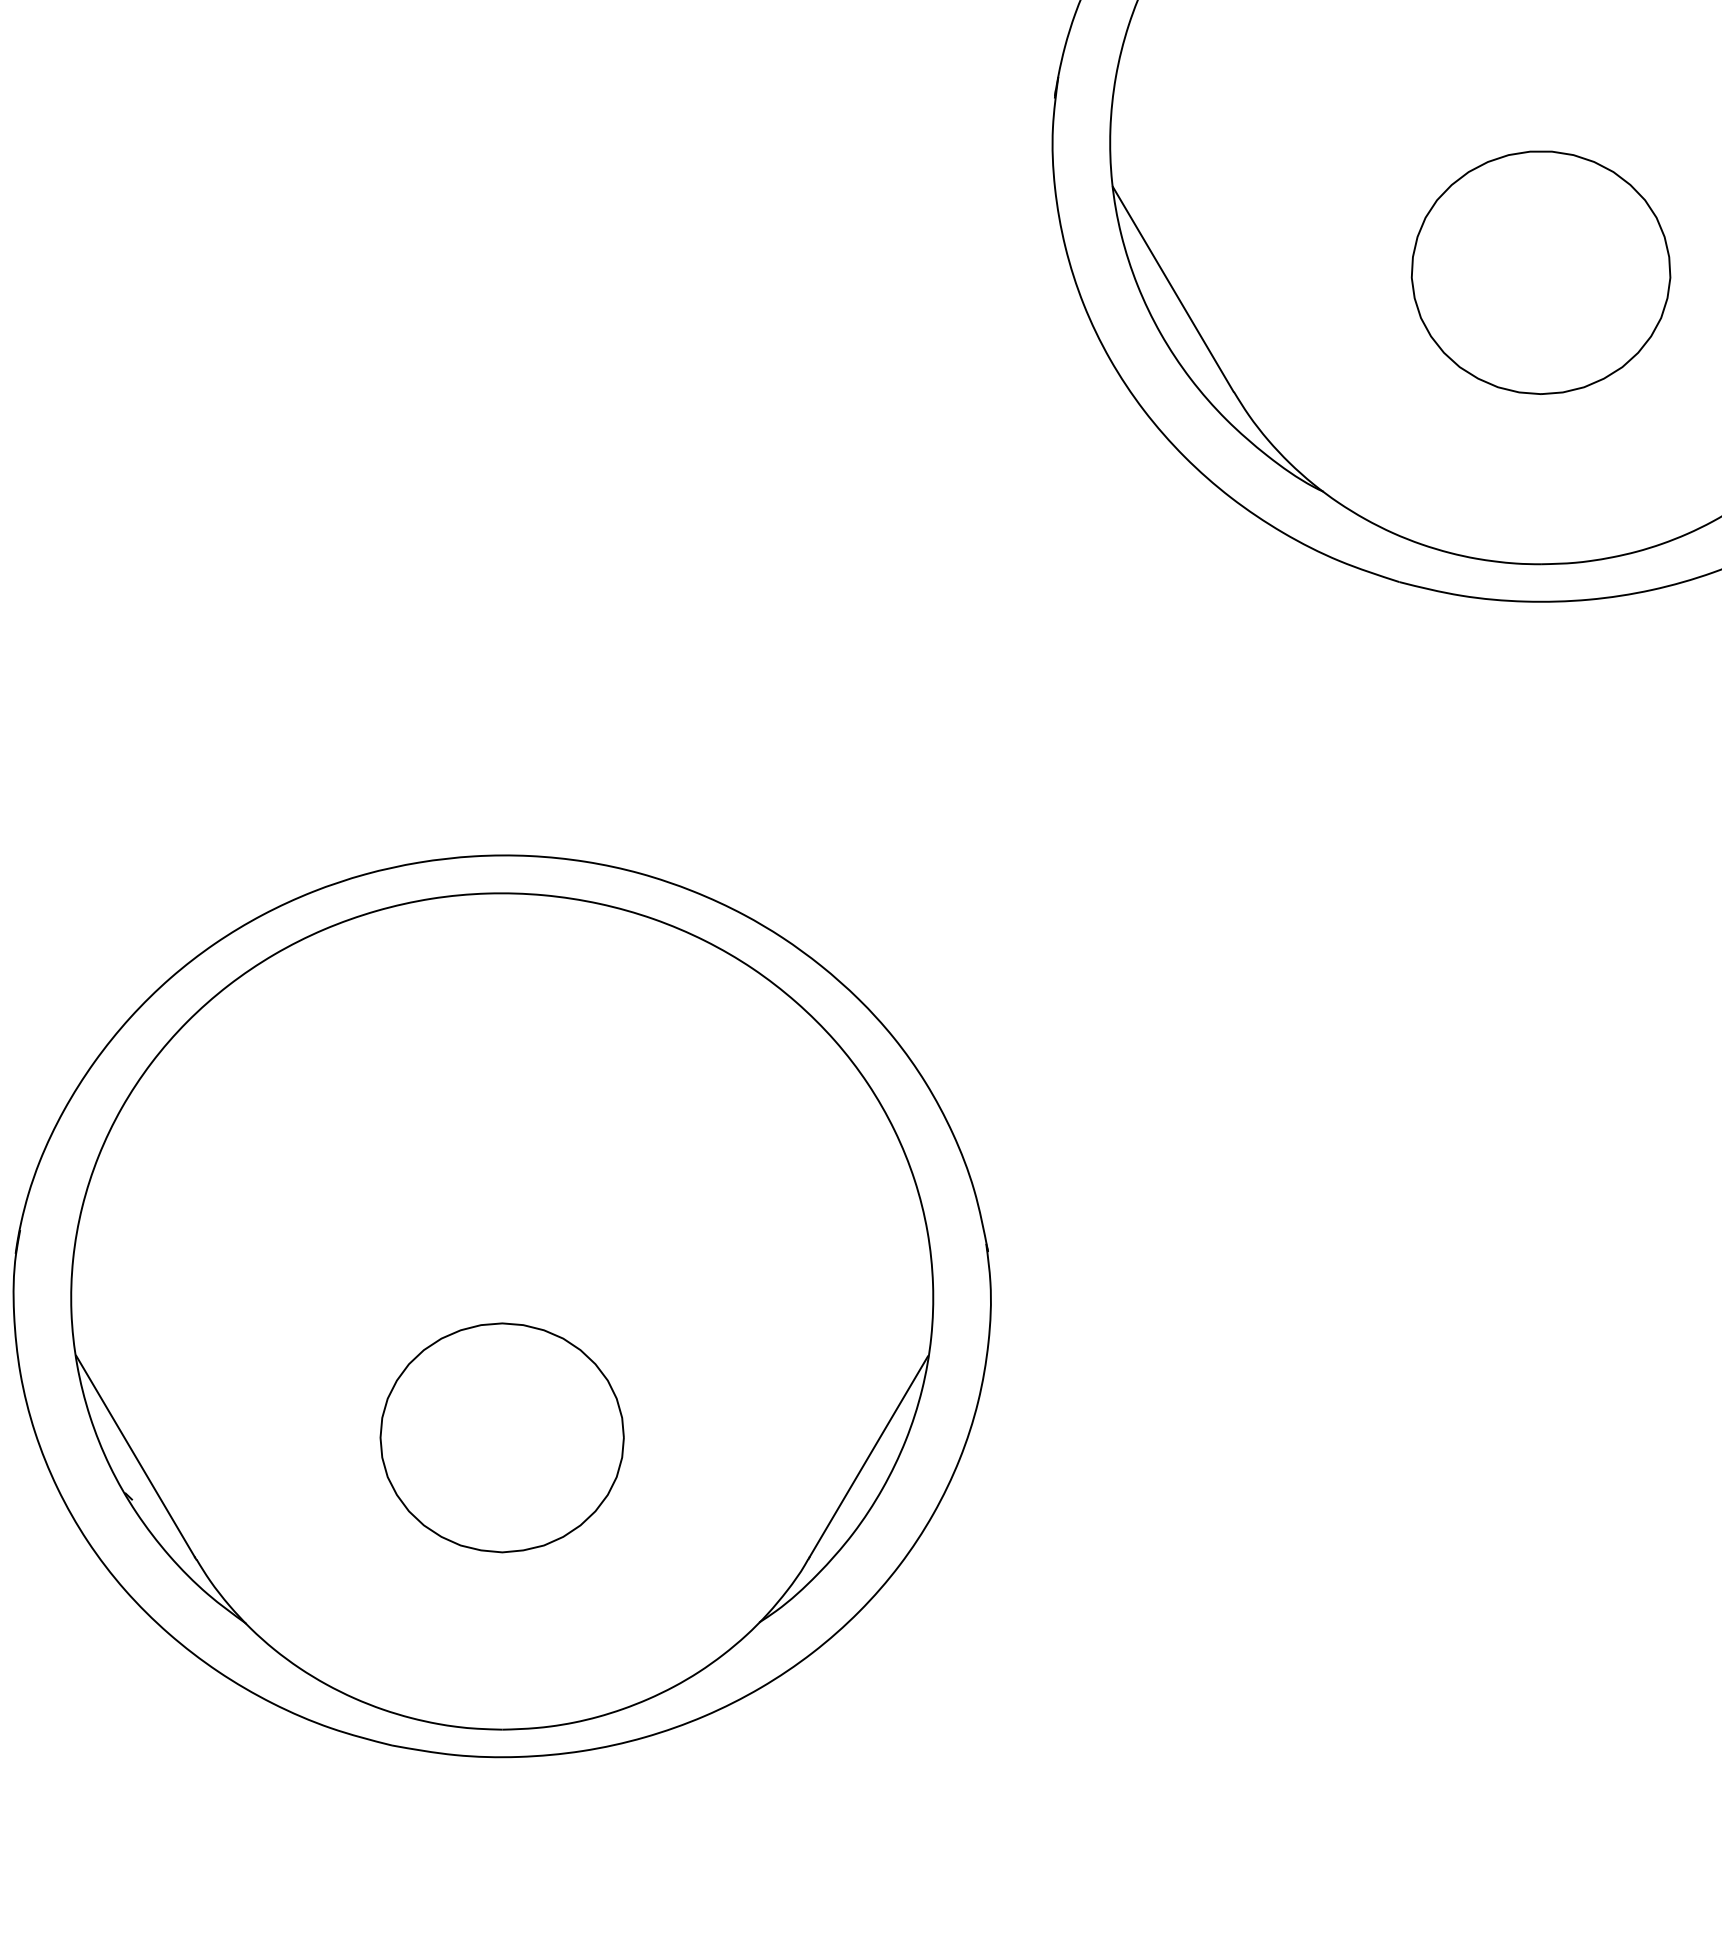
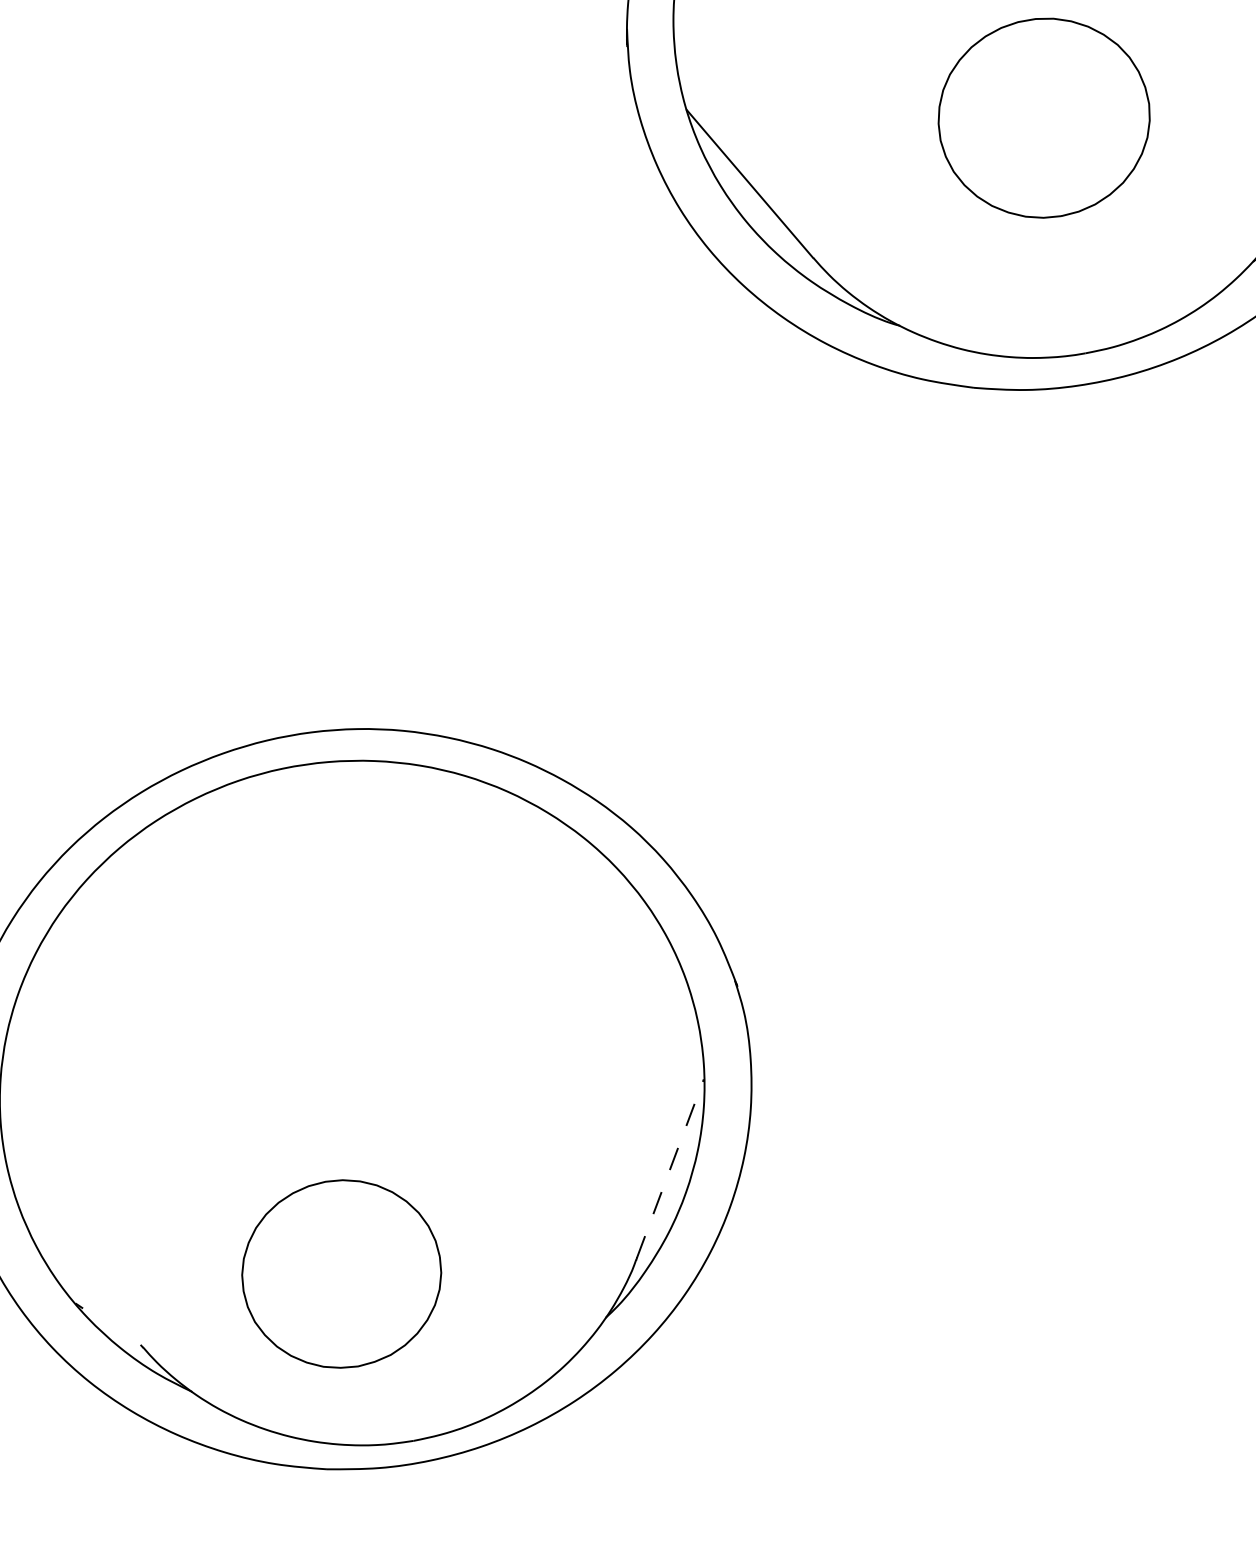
part: (501, 1437) -> (341, 1273), moved
line: (135, 1456) -> (78, 1272), removed
line: (868, 1456) -> (670, 1168), solid -> dashed

